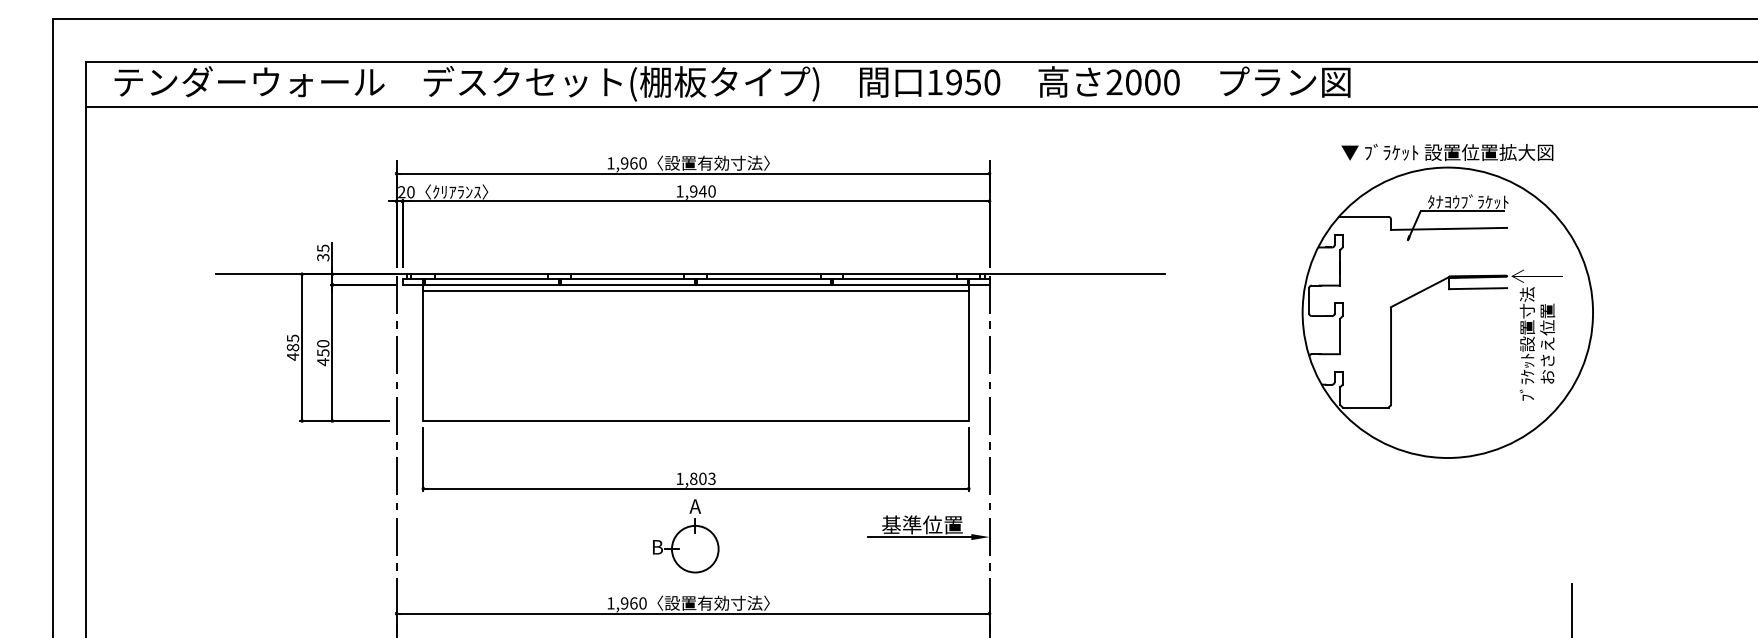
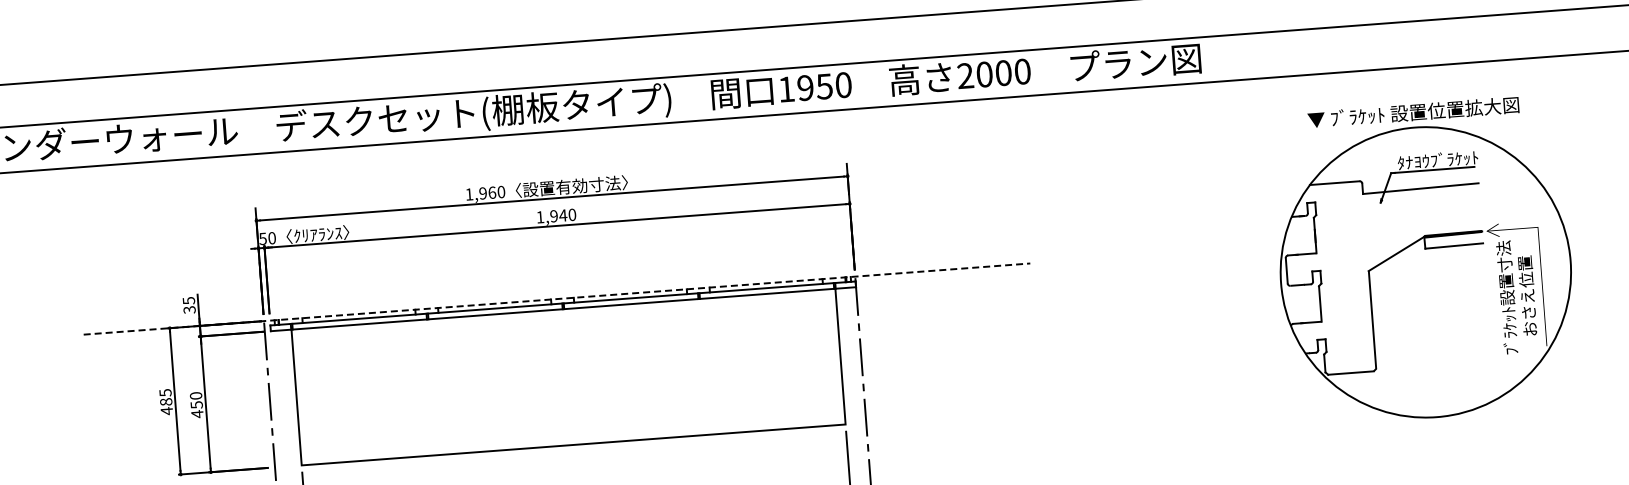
text: (401, 192) -> (262, 239), 20 -> 50
line: (690, 274) -> (557, 299), solid -> dashed
line: (695, 290) -> (563, 314), removed
part: (1447, 300) -> (1424, 260), moved

